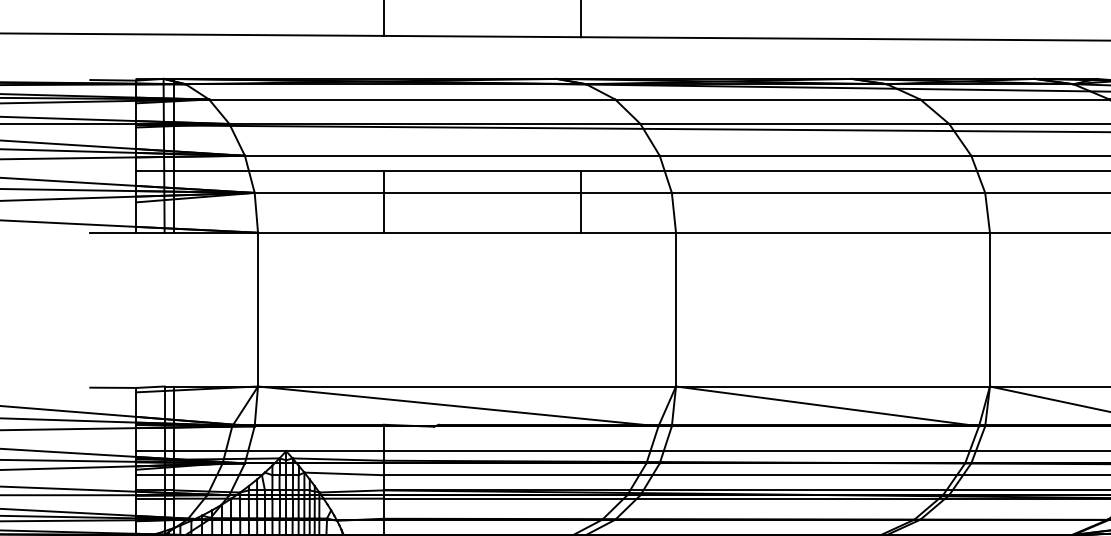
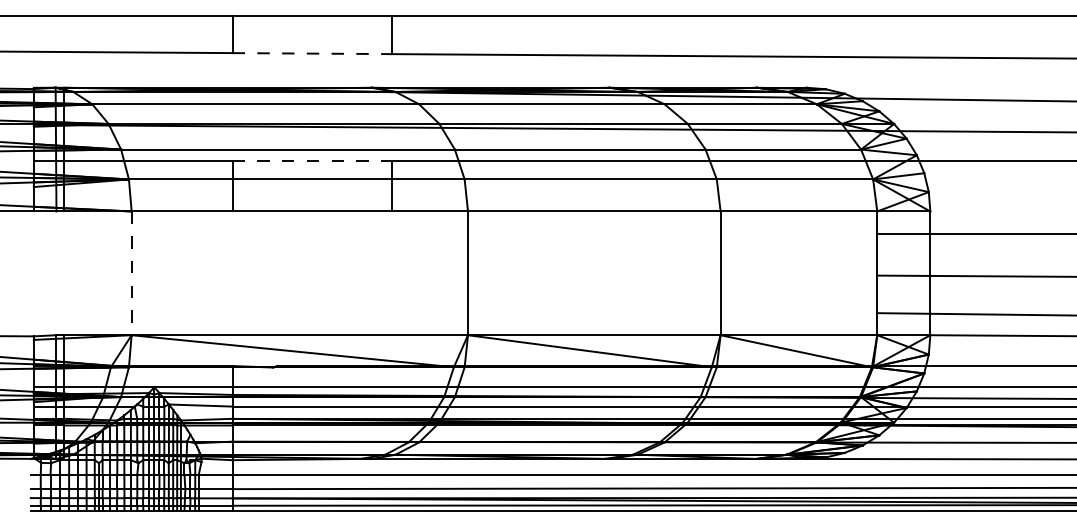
line: (482, 36) -> (312, 53), solid -> dashed
line: (482, 170) -> (312, 161), solid -> dashed
line: (257, 309) -> (131, 273), solid -> dashed

